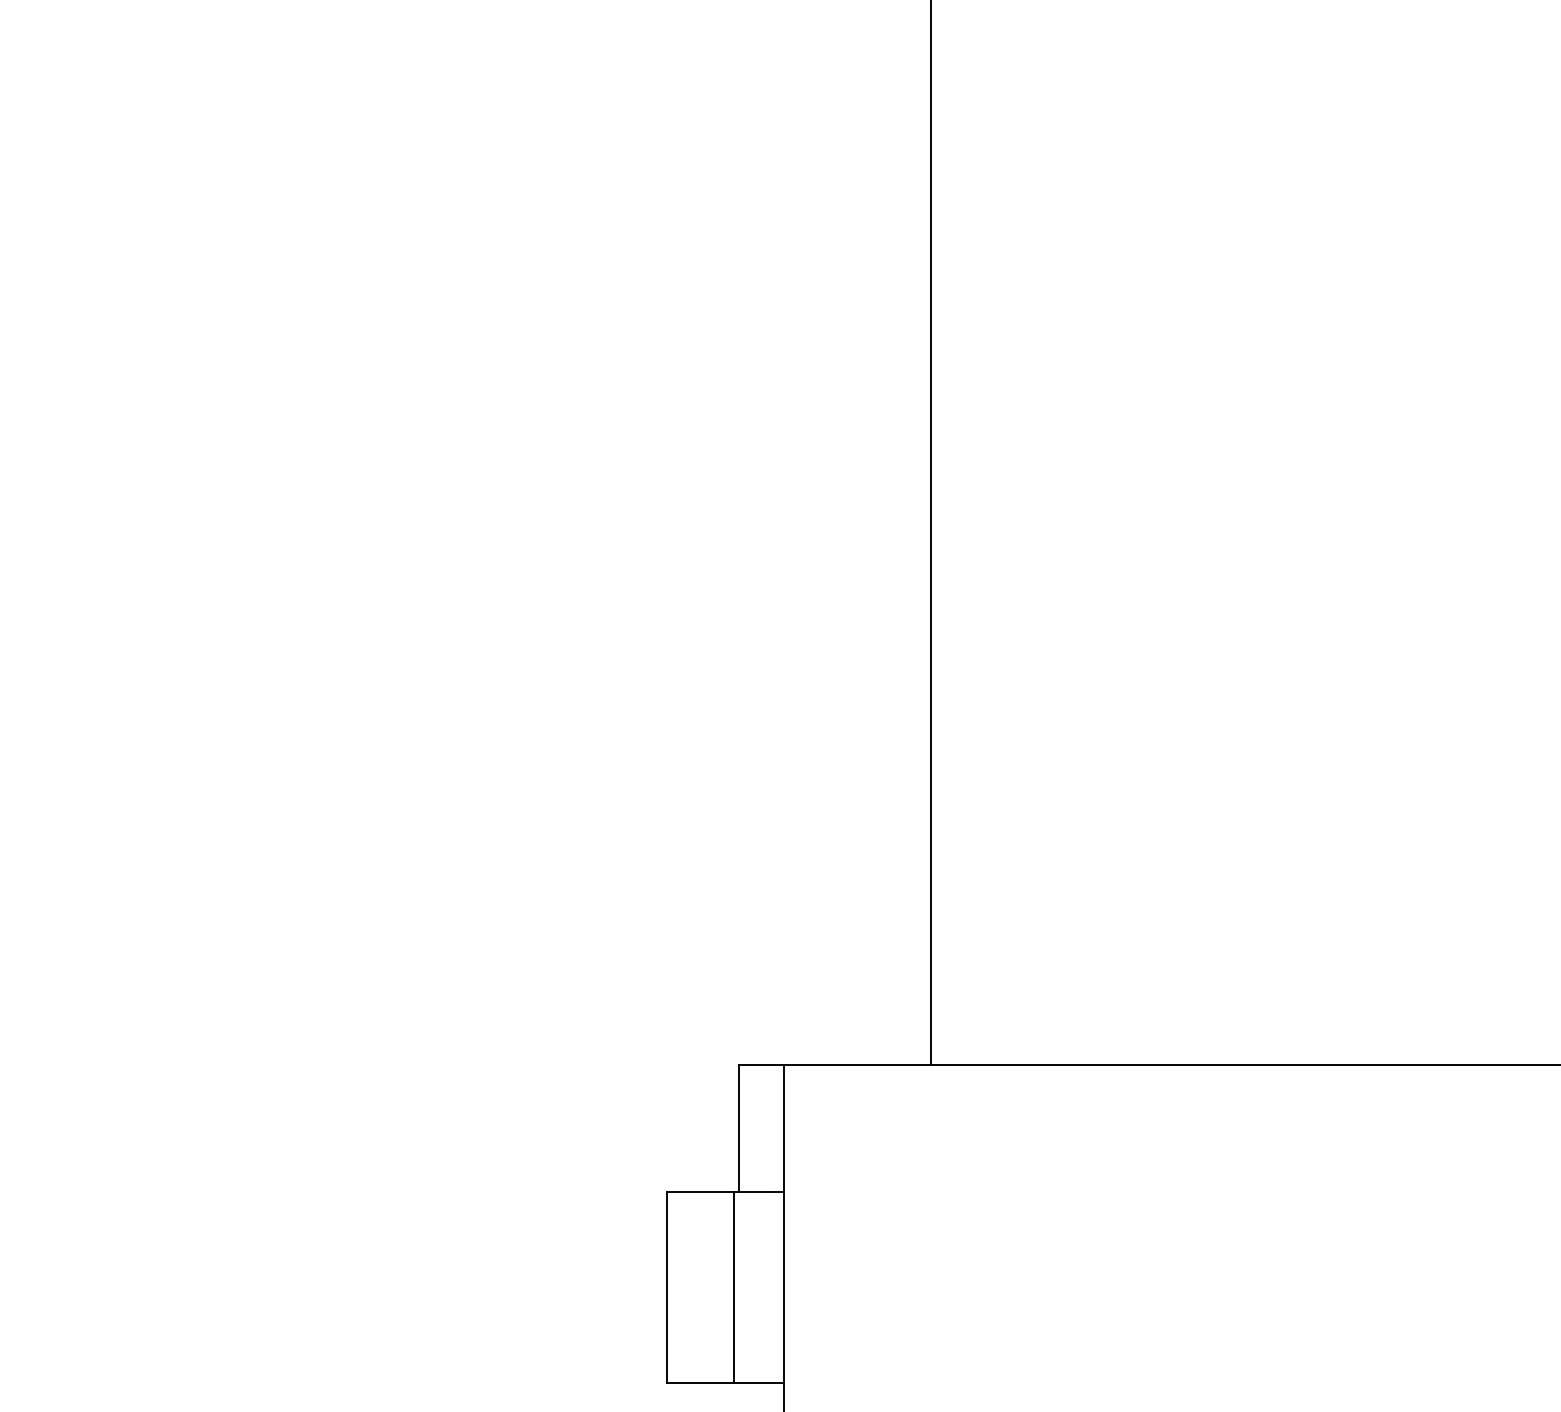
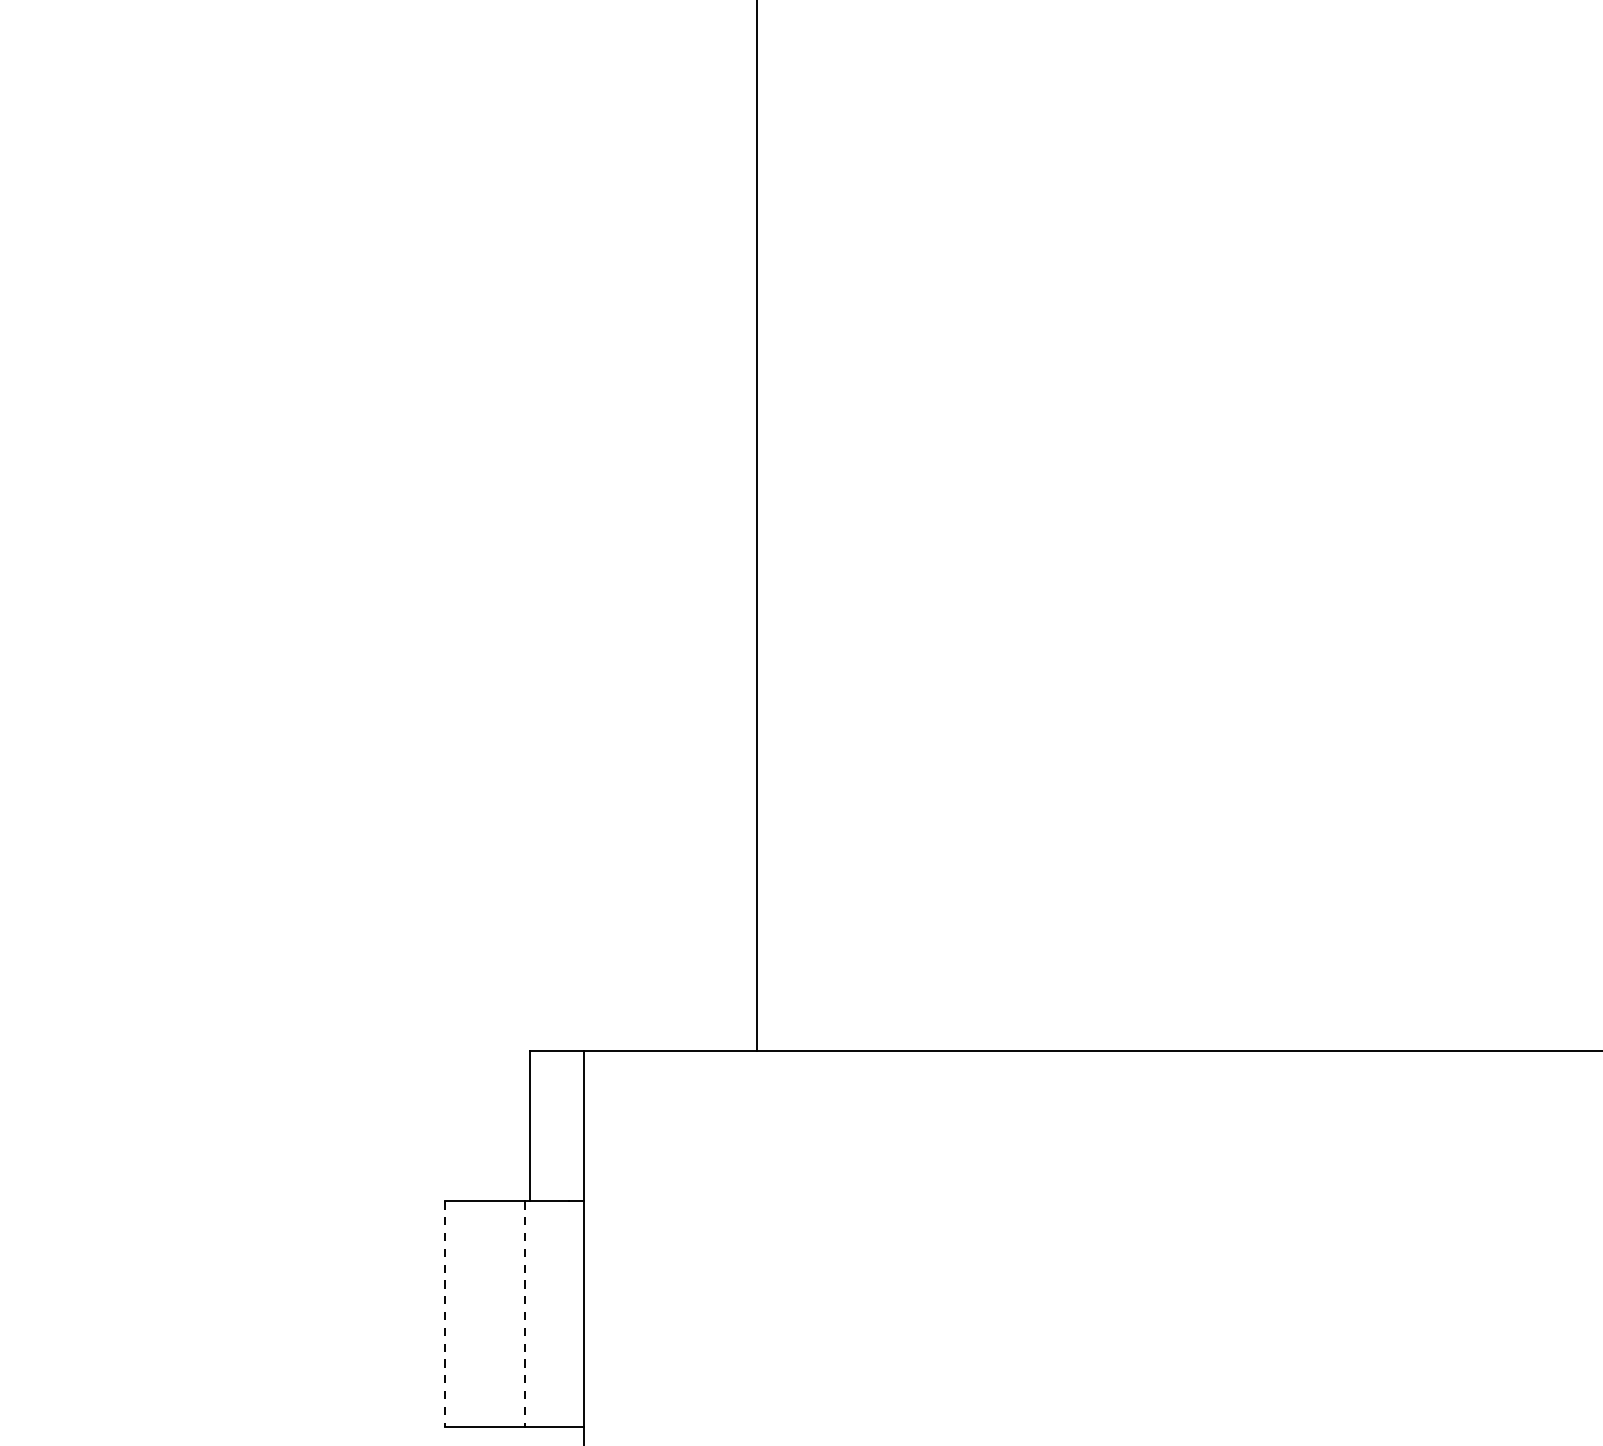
line: (666, 1287) -> (444, 1314), solid -> dashed
line: (734, 1287) -> (525, 1314), solid -> dashed

